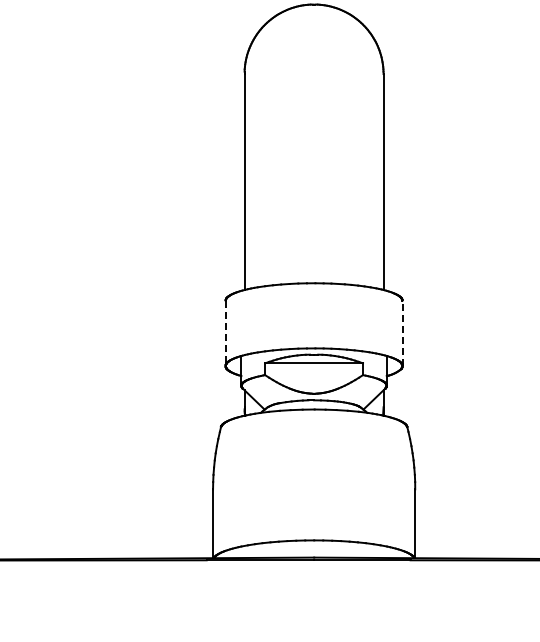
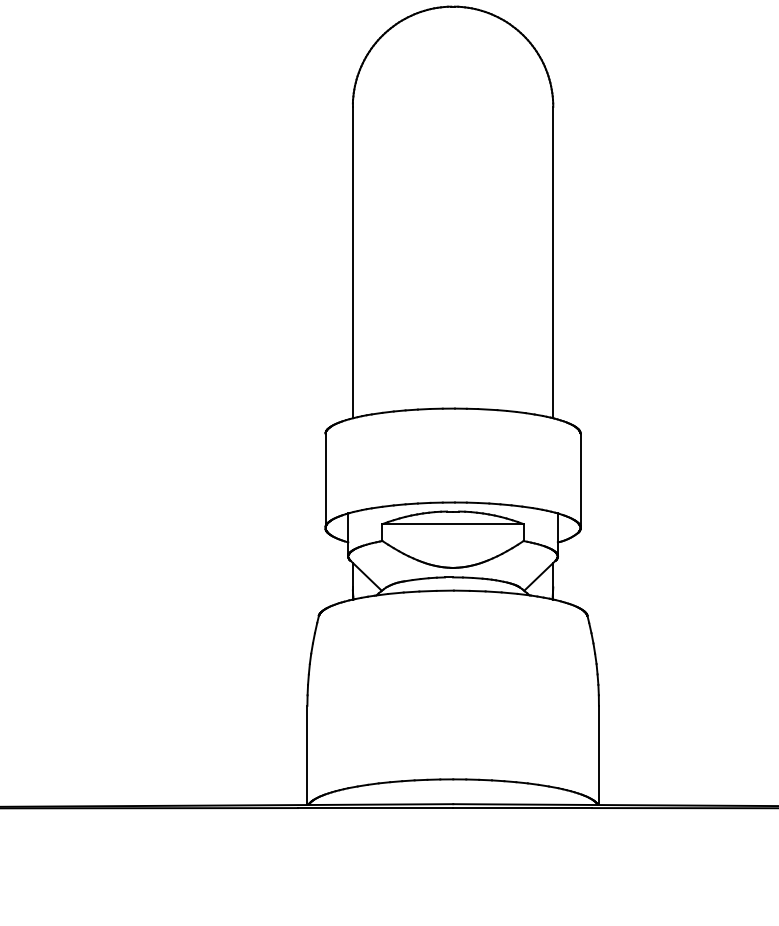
line: (225, 333) -> (325, 481), dashed -> solid
line: (402, 333) -> (580, 481), dashed -> solid

